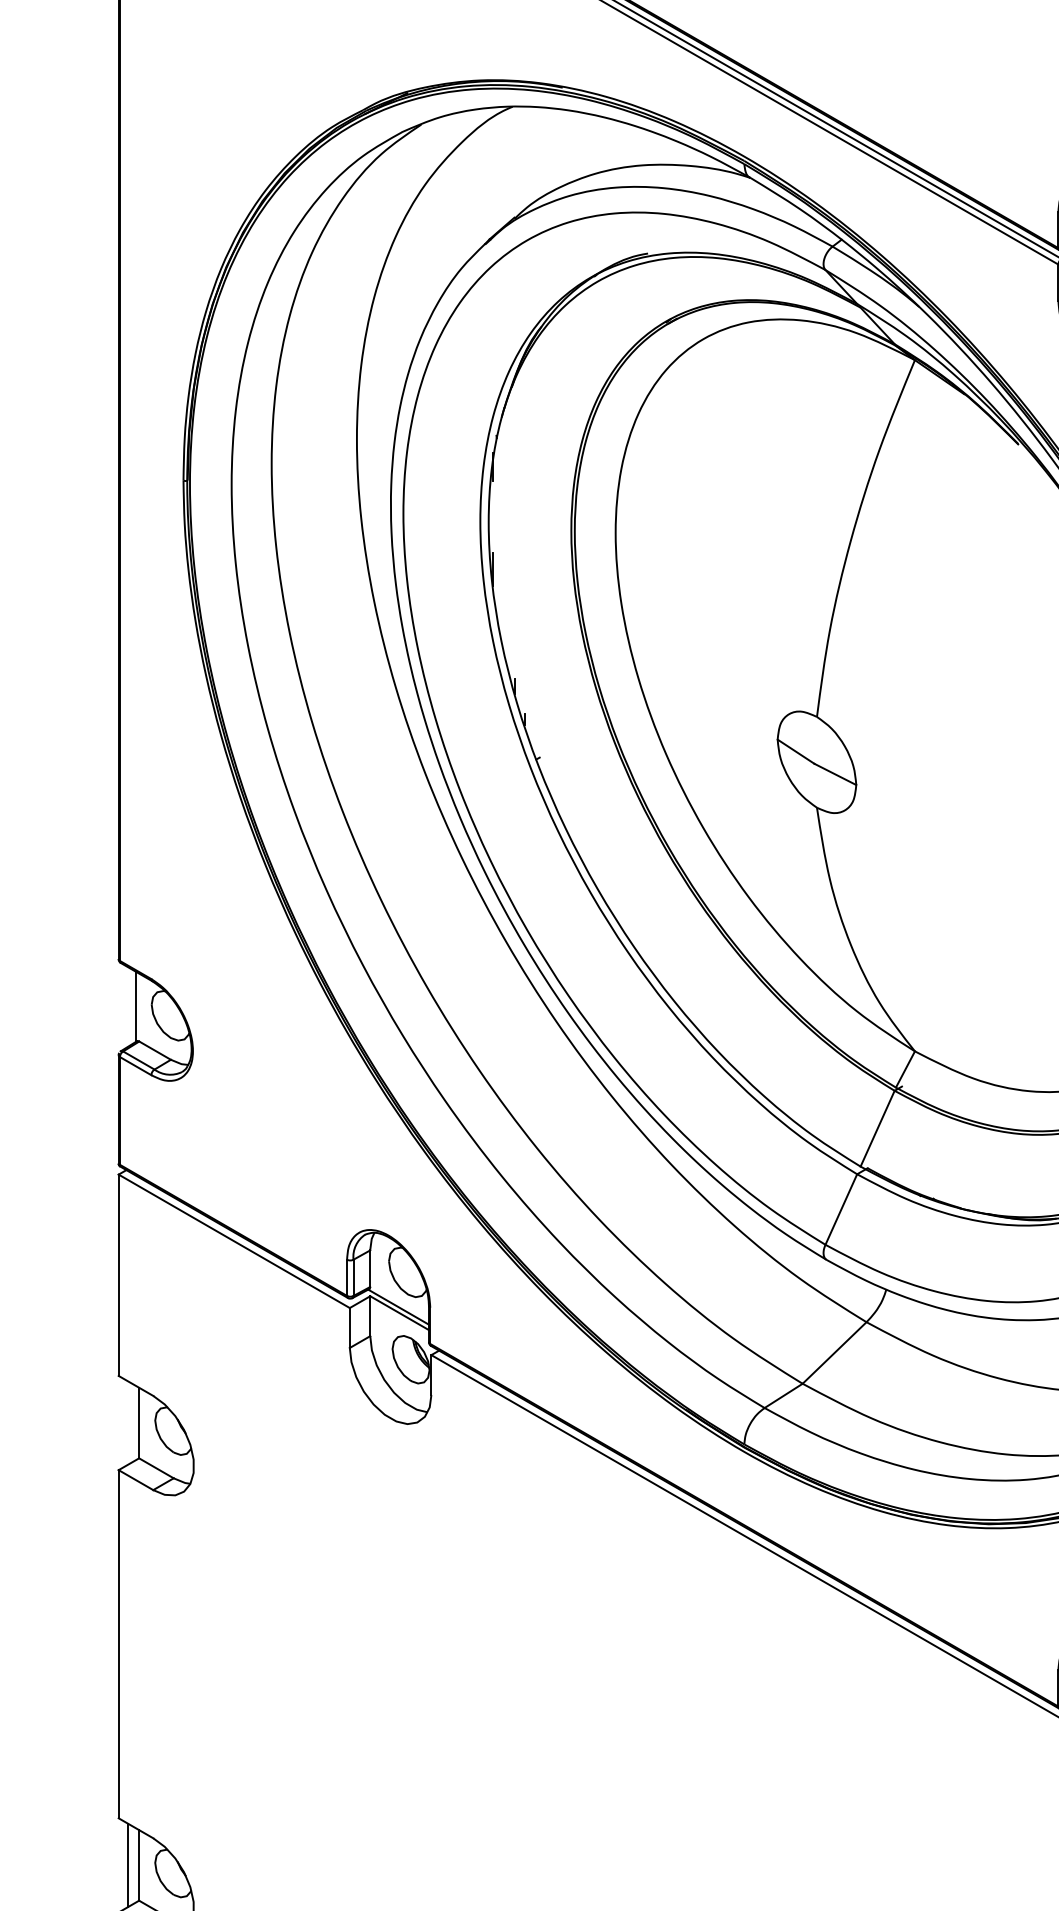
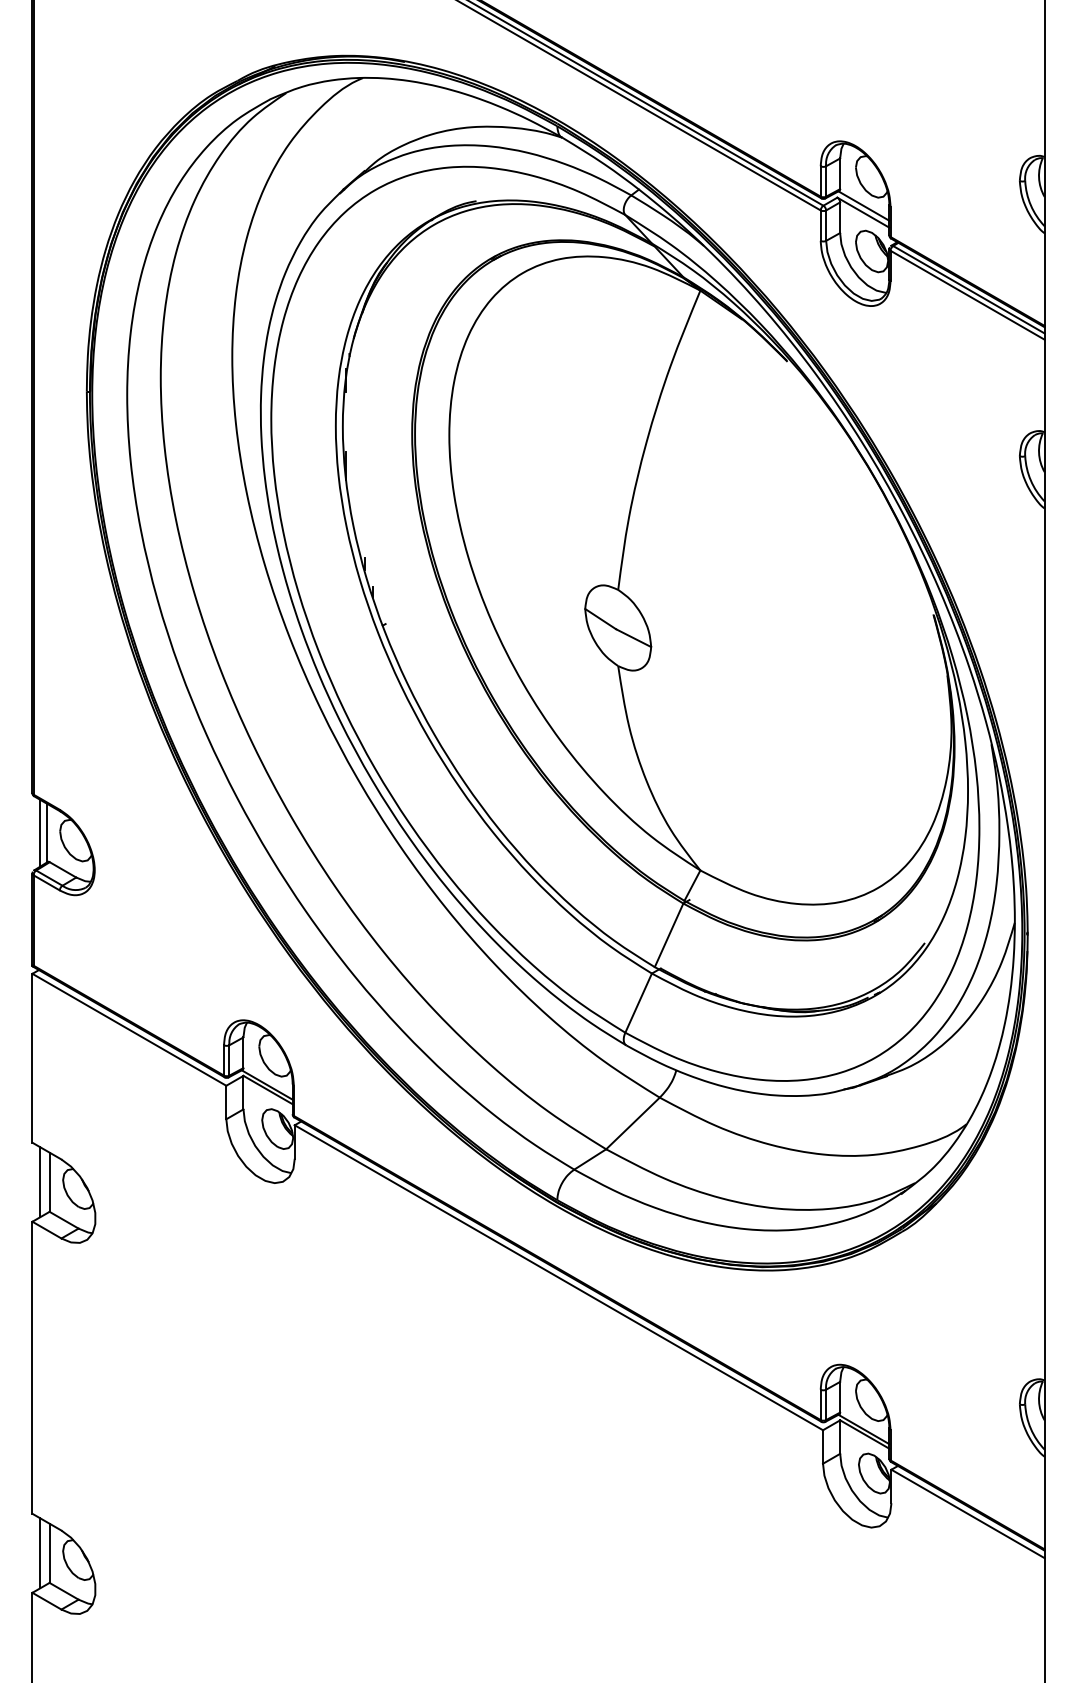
line: (128, 1006) -> (40, 832), added
line: (128, 1423) -> (40, 1182), added

